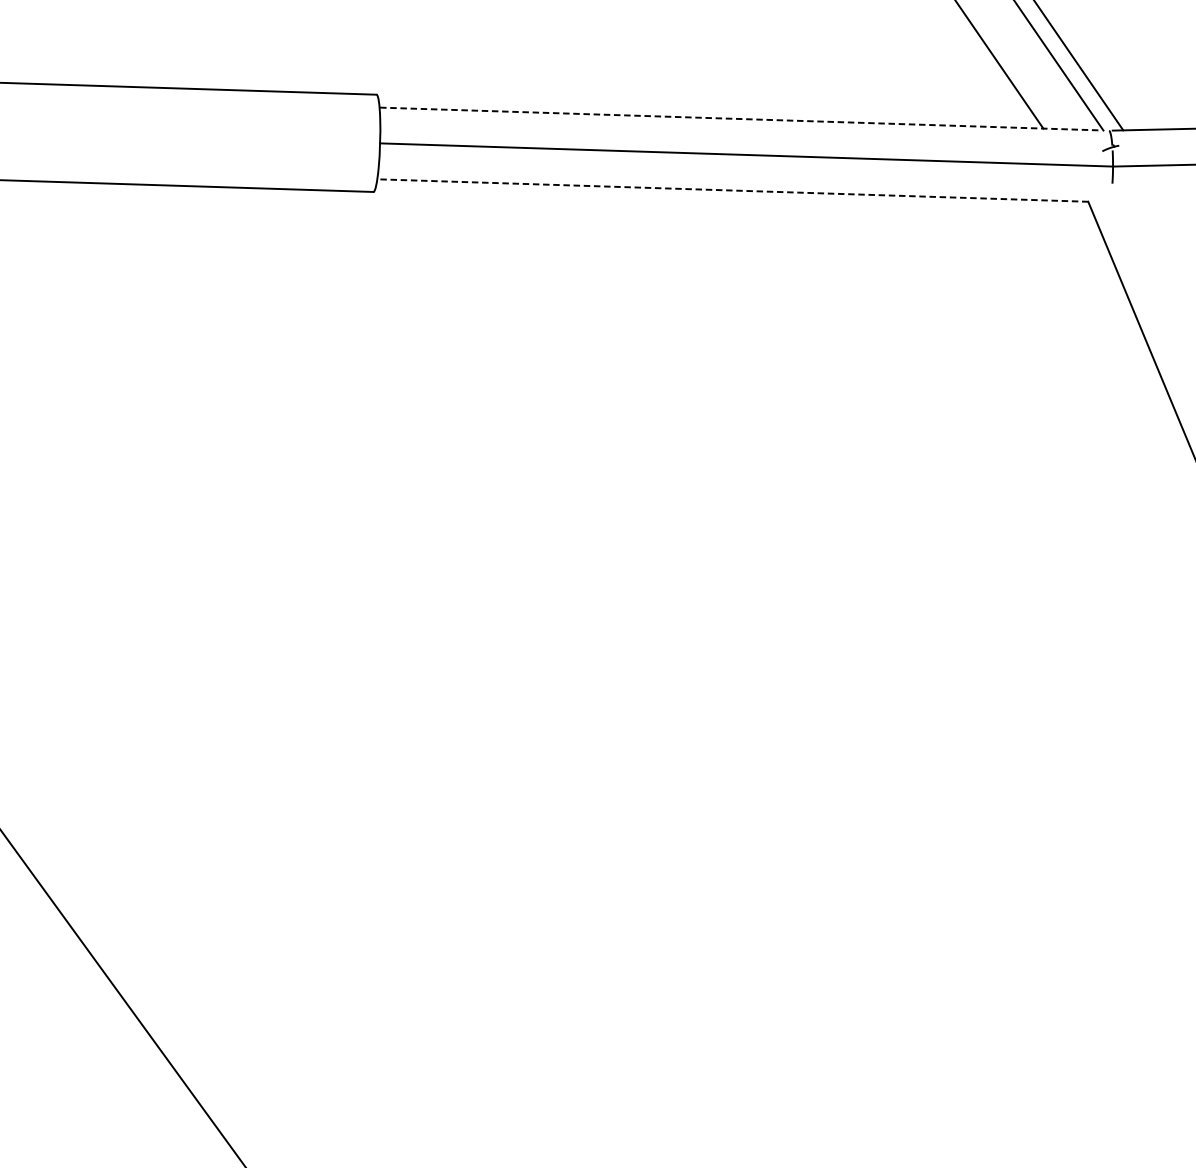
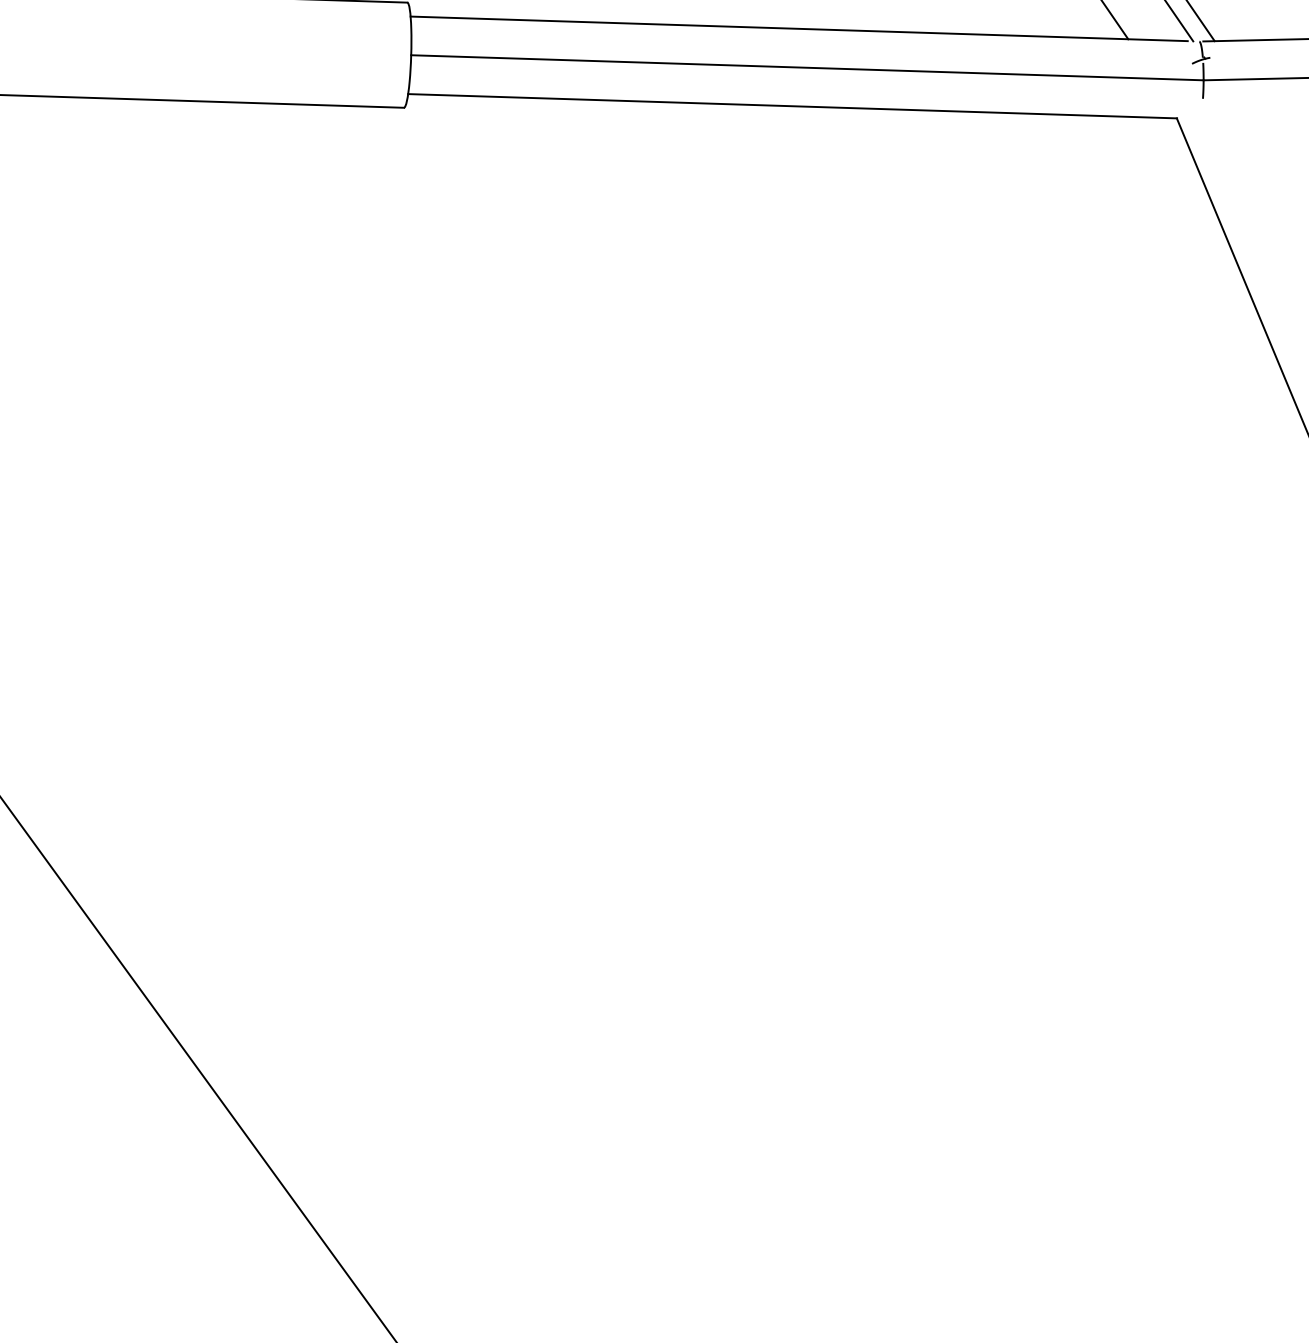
line: (739, 118) -> (799, 28), dashed -> solid
line: (732, 190) -> (792, 106), dashed -> solid

